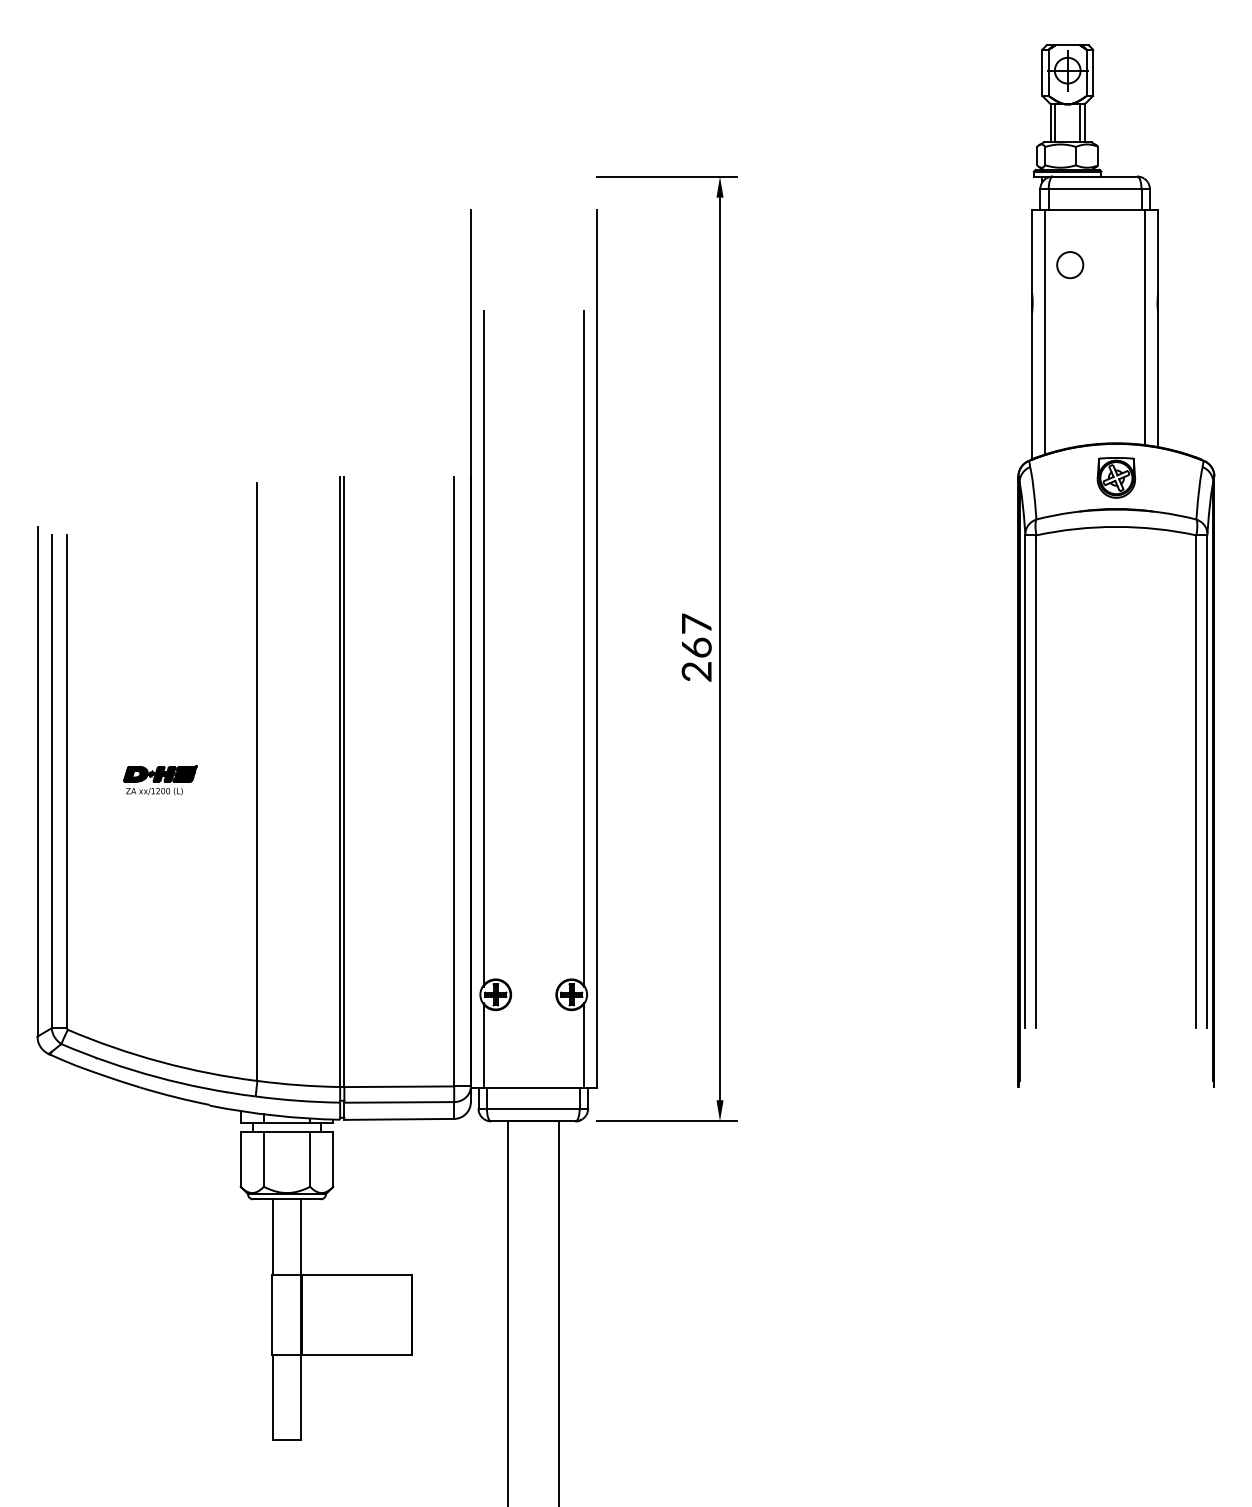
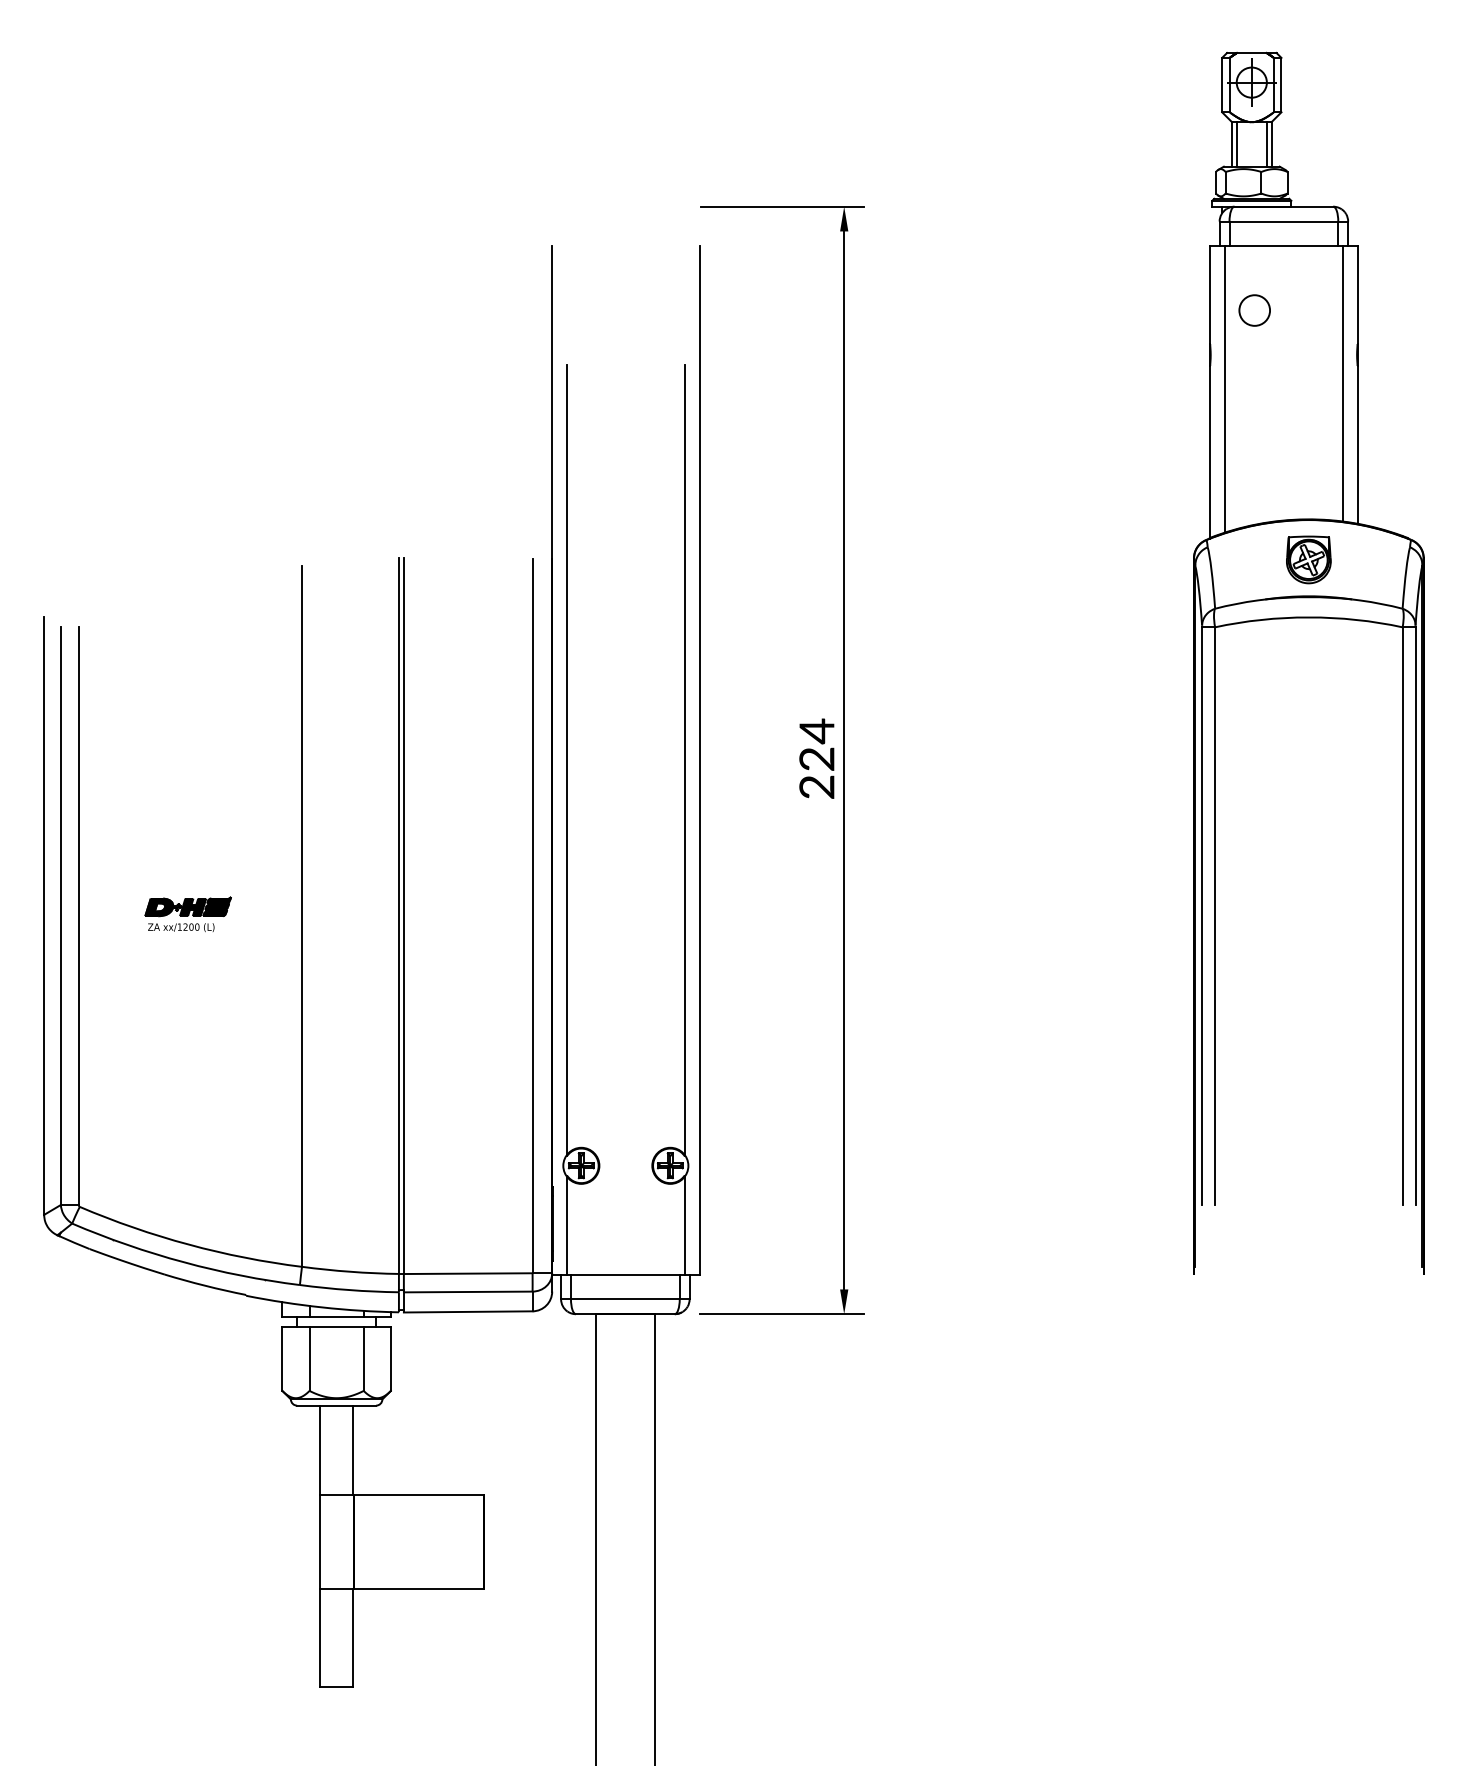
text: (696, 635) -> (816, 744), 267 -> 224

